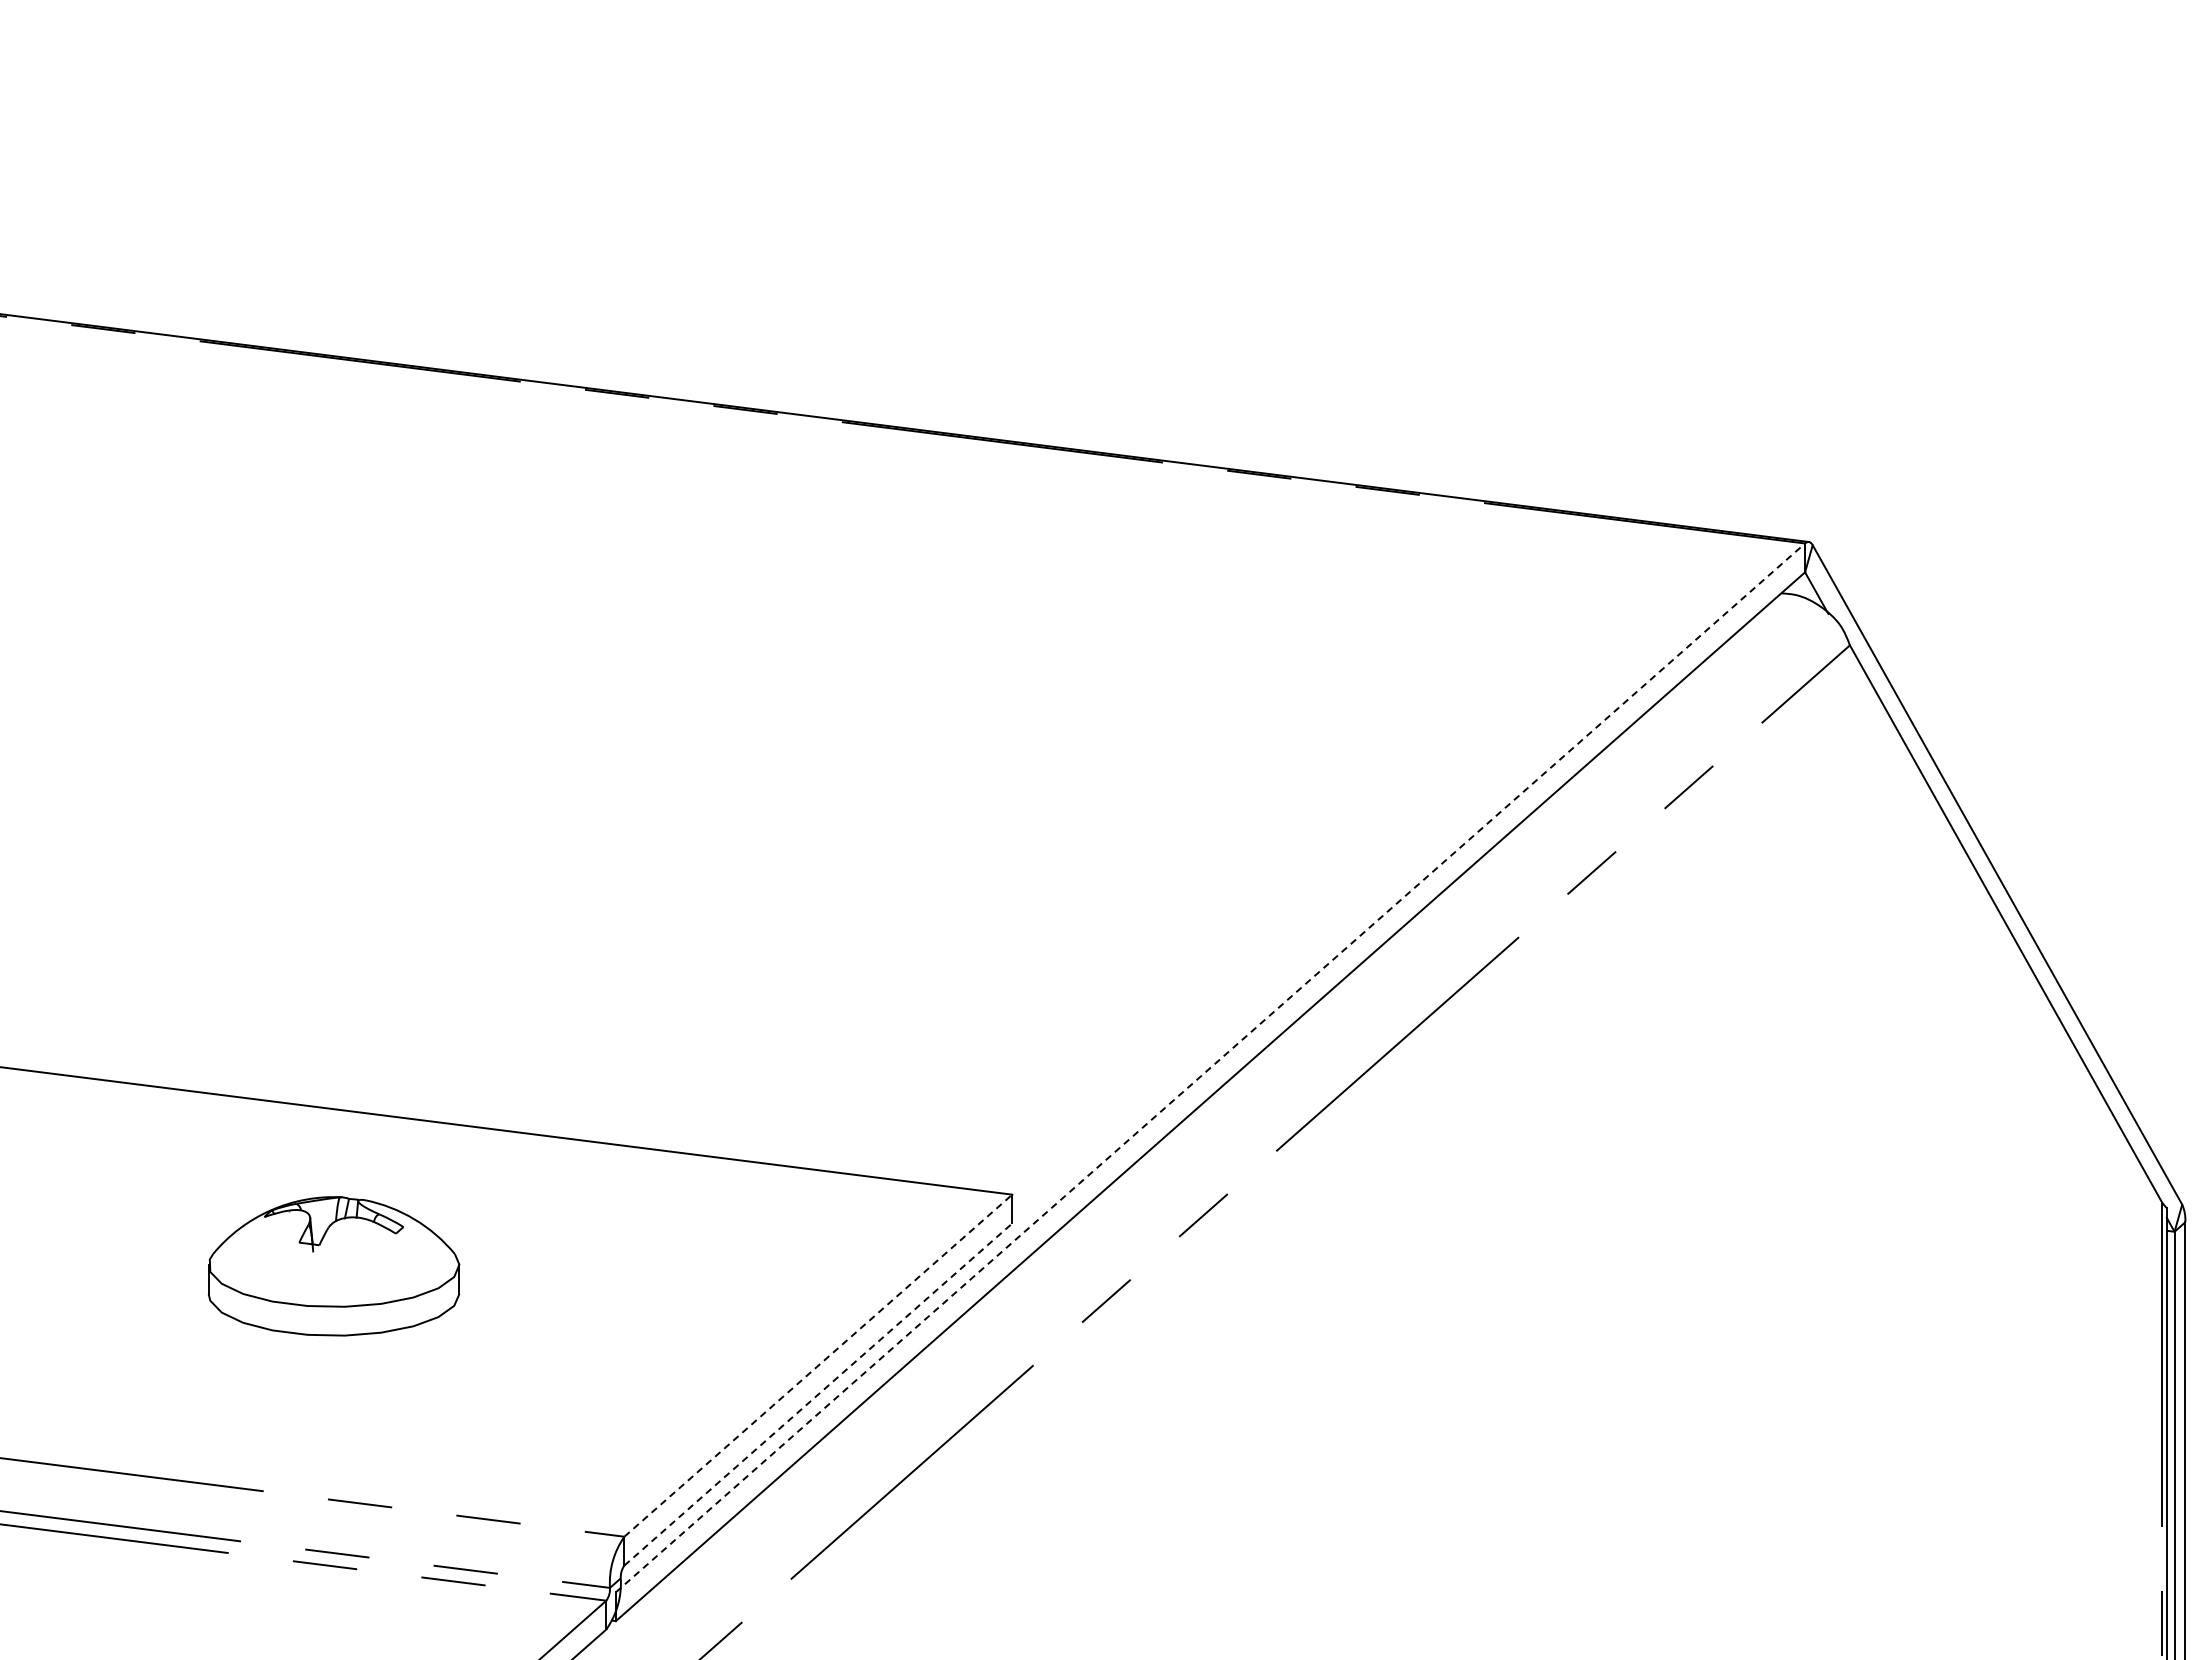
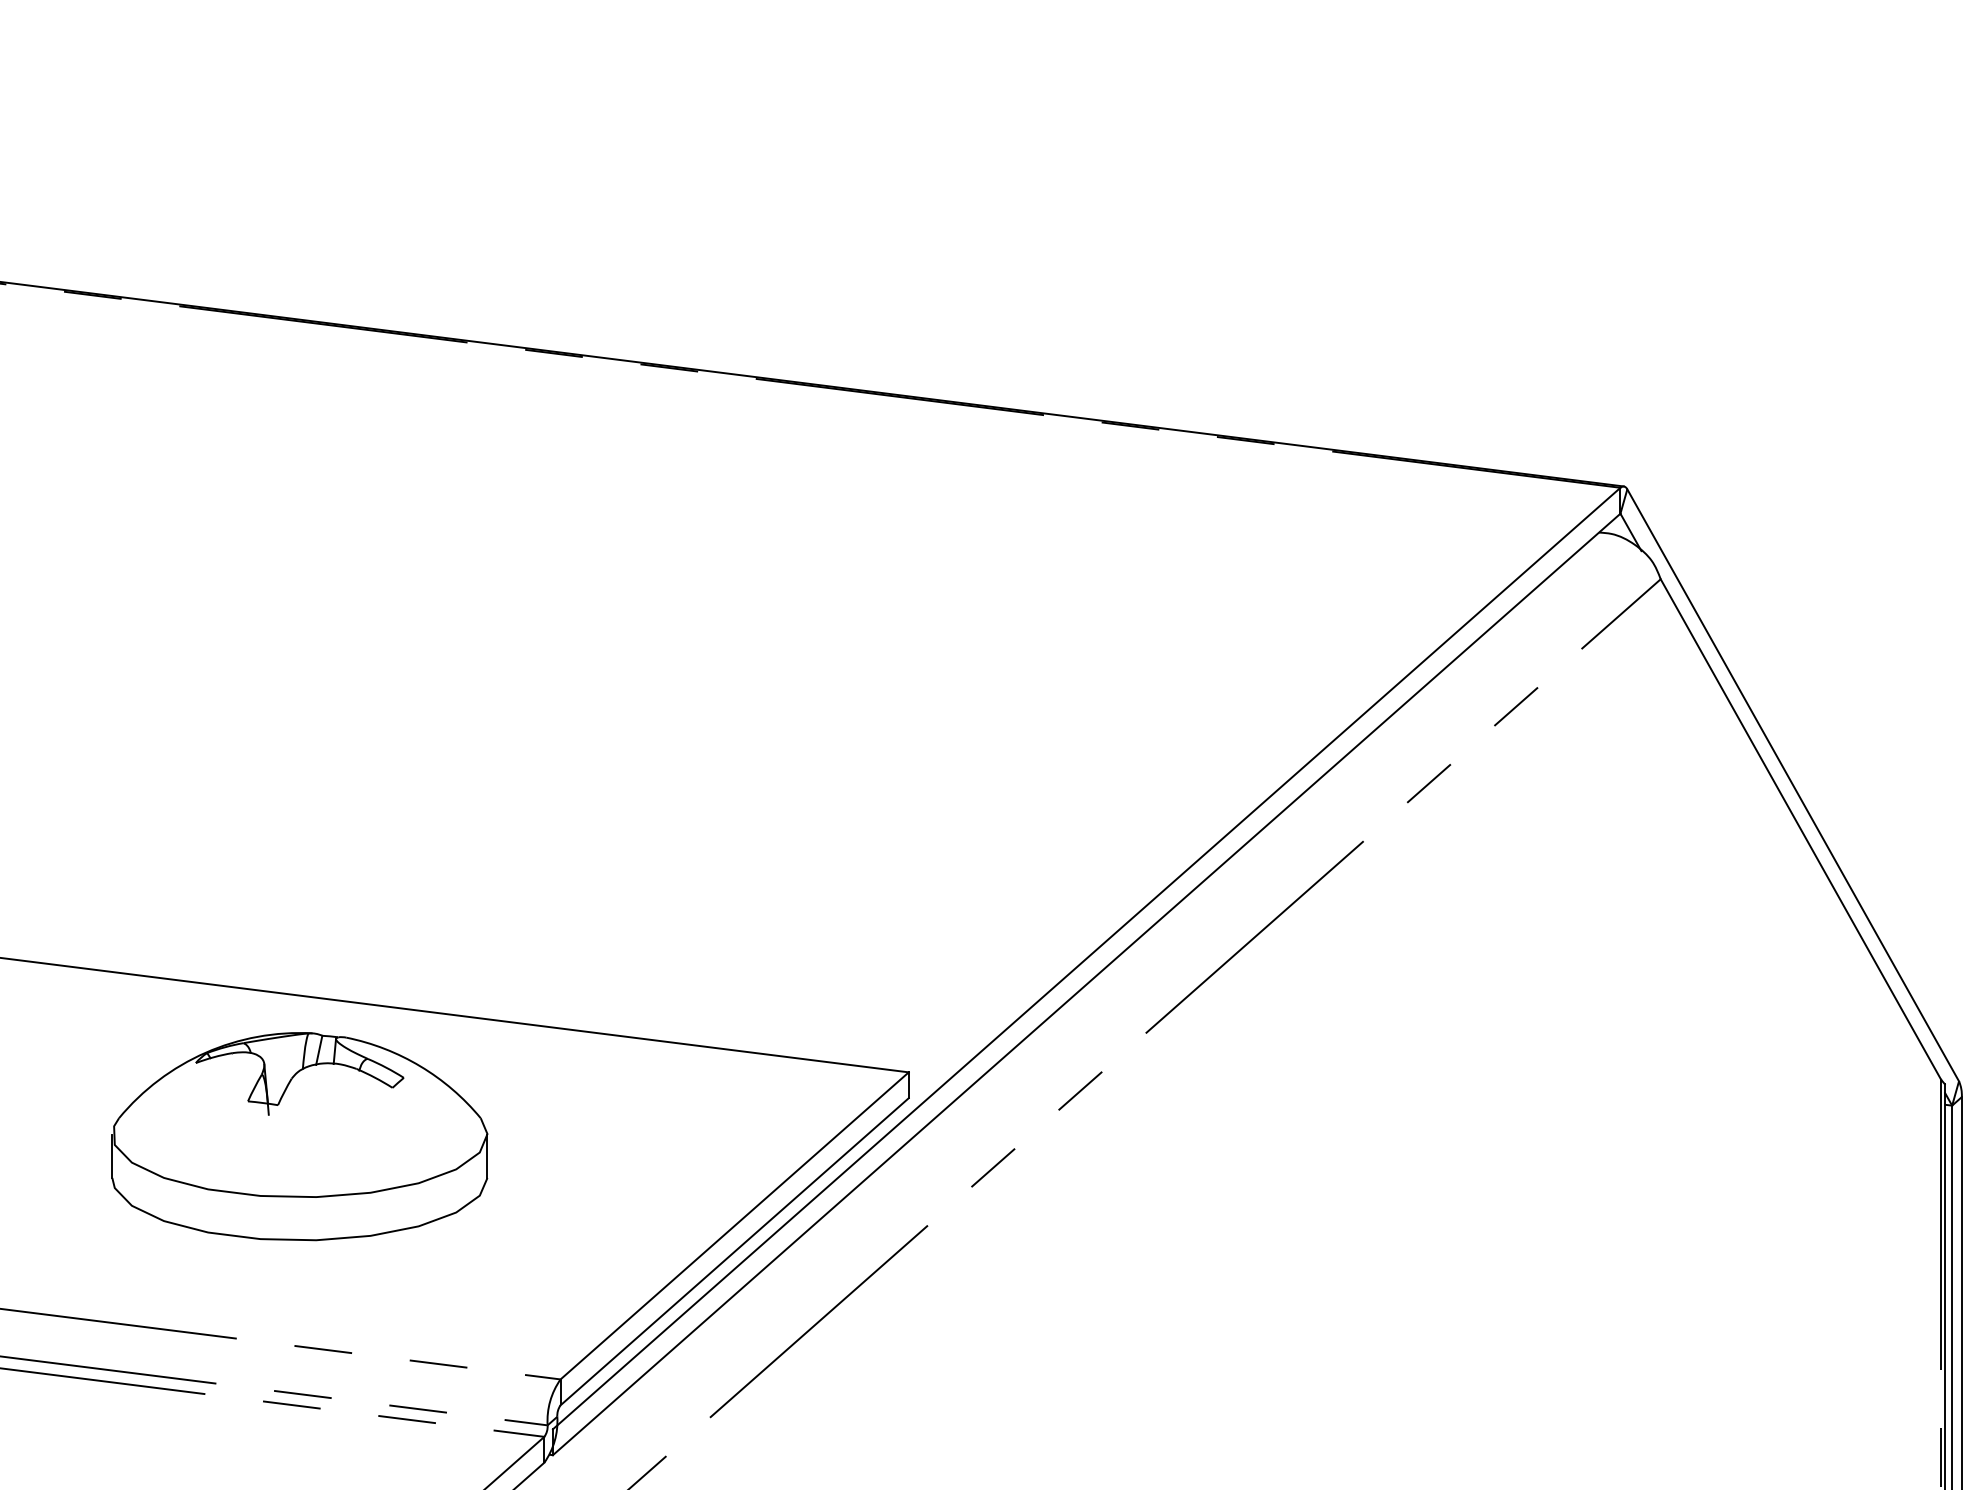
line: (1210, 1067) -> (1086, 958), dashed -> solid
part: (333, 1266) -> (299, 1136), size x1.67
line: (818, 1365) -> (734, 1225), dashed -> solid
line: (818, 1394) -> (734, 1251), dashed -> solid

